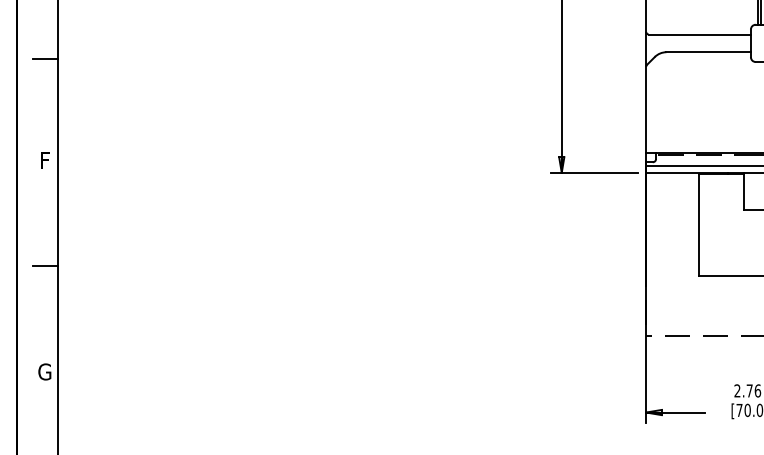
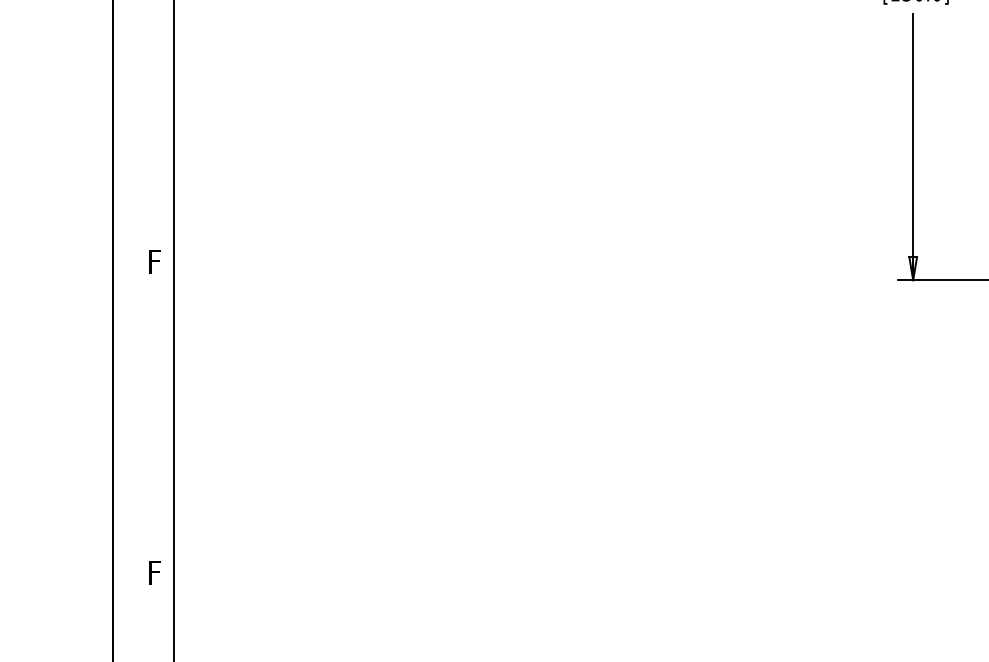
line: (45, 58) -> (155, 112), removed
line: (45, 266) -> (155, 417), removed
text: (44, 371) -> (153, 572), G -> F

